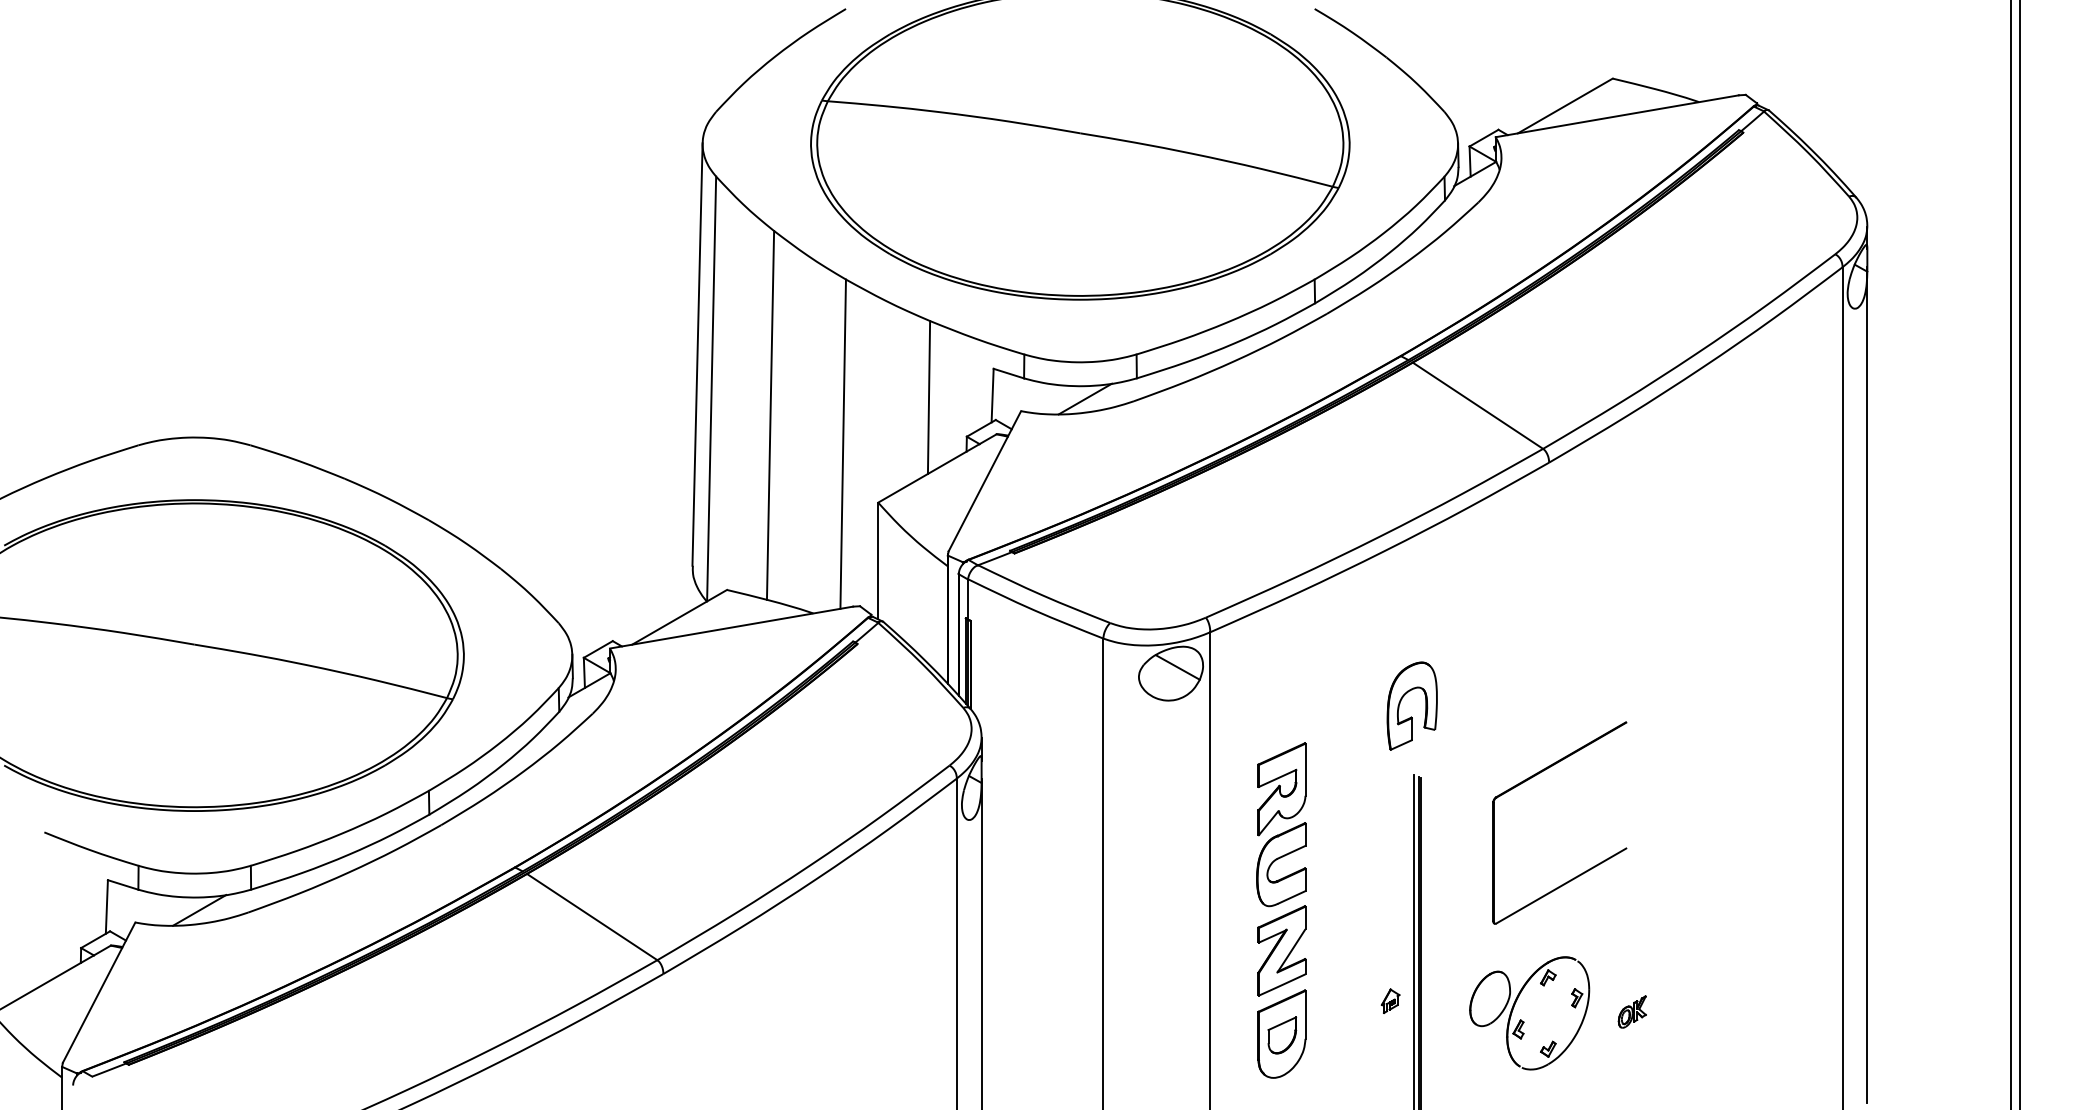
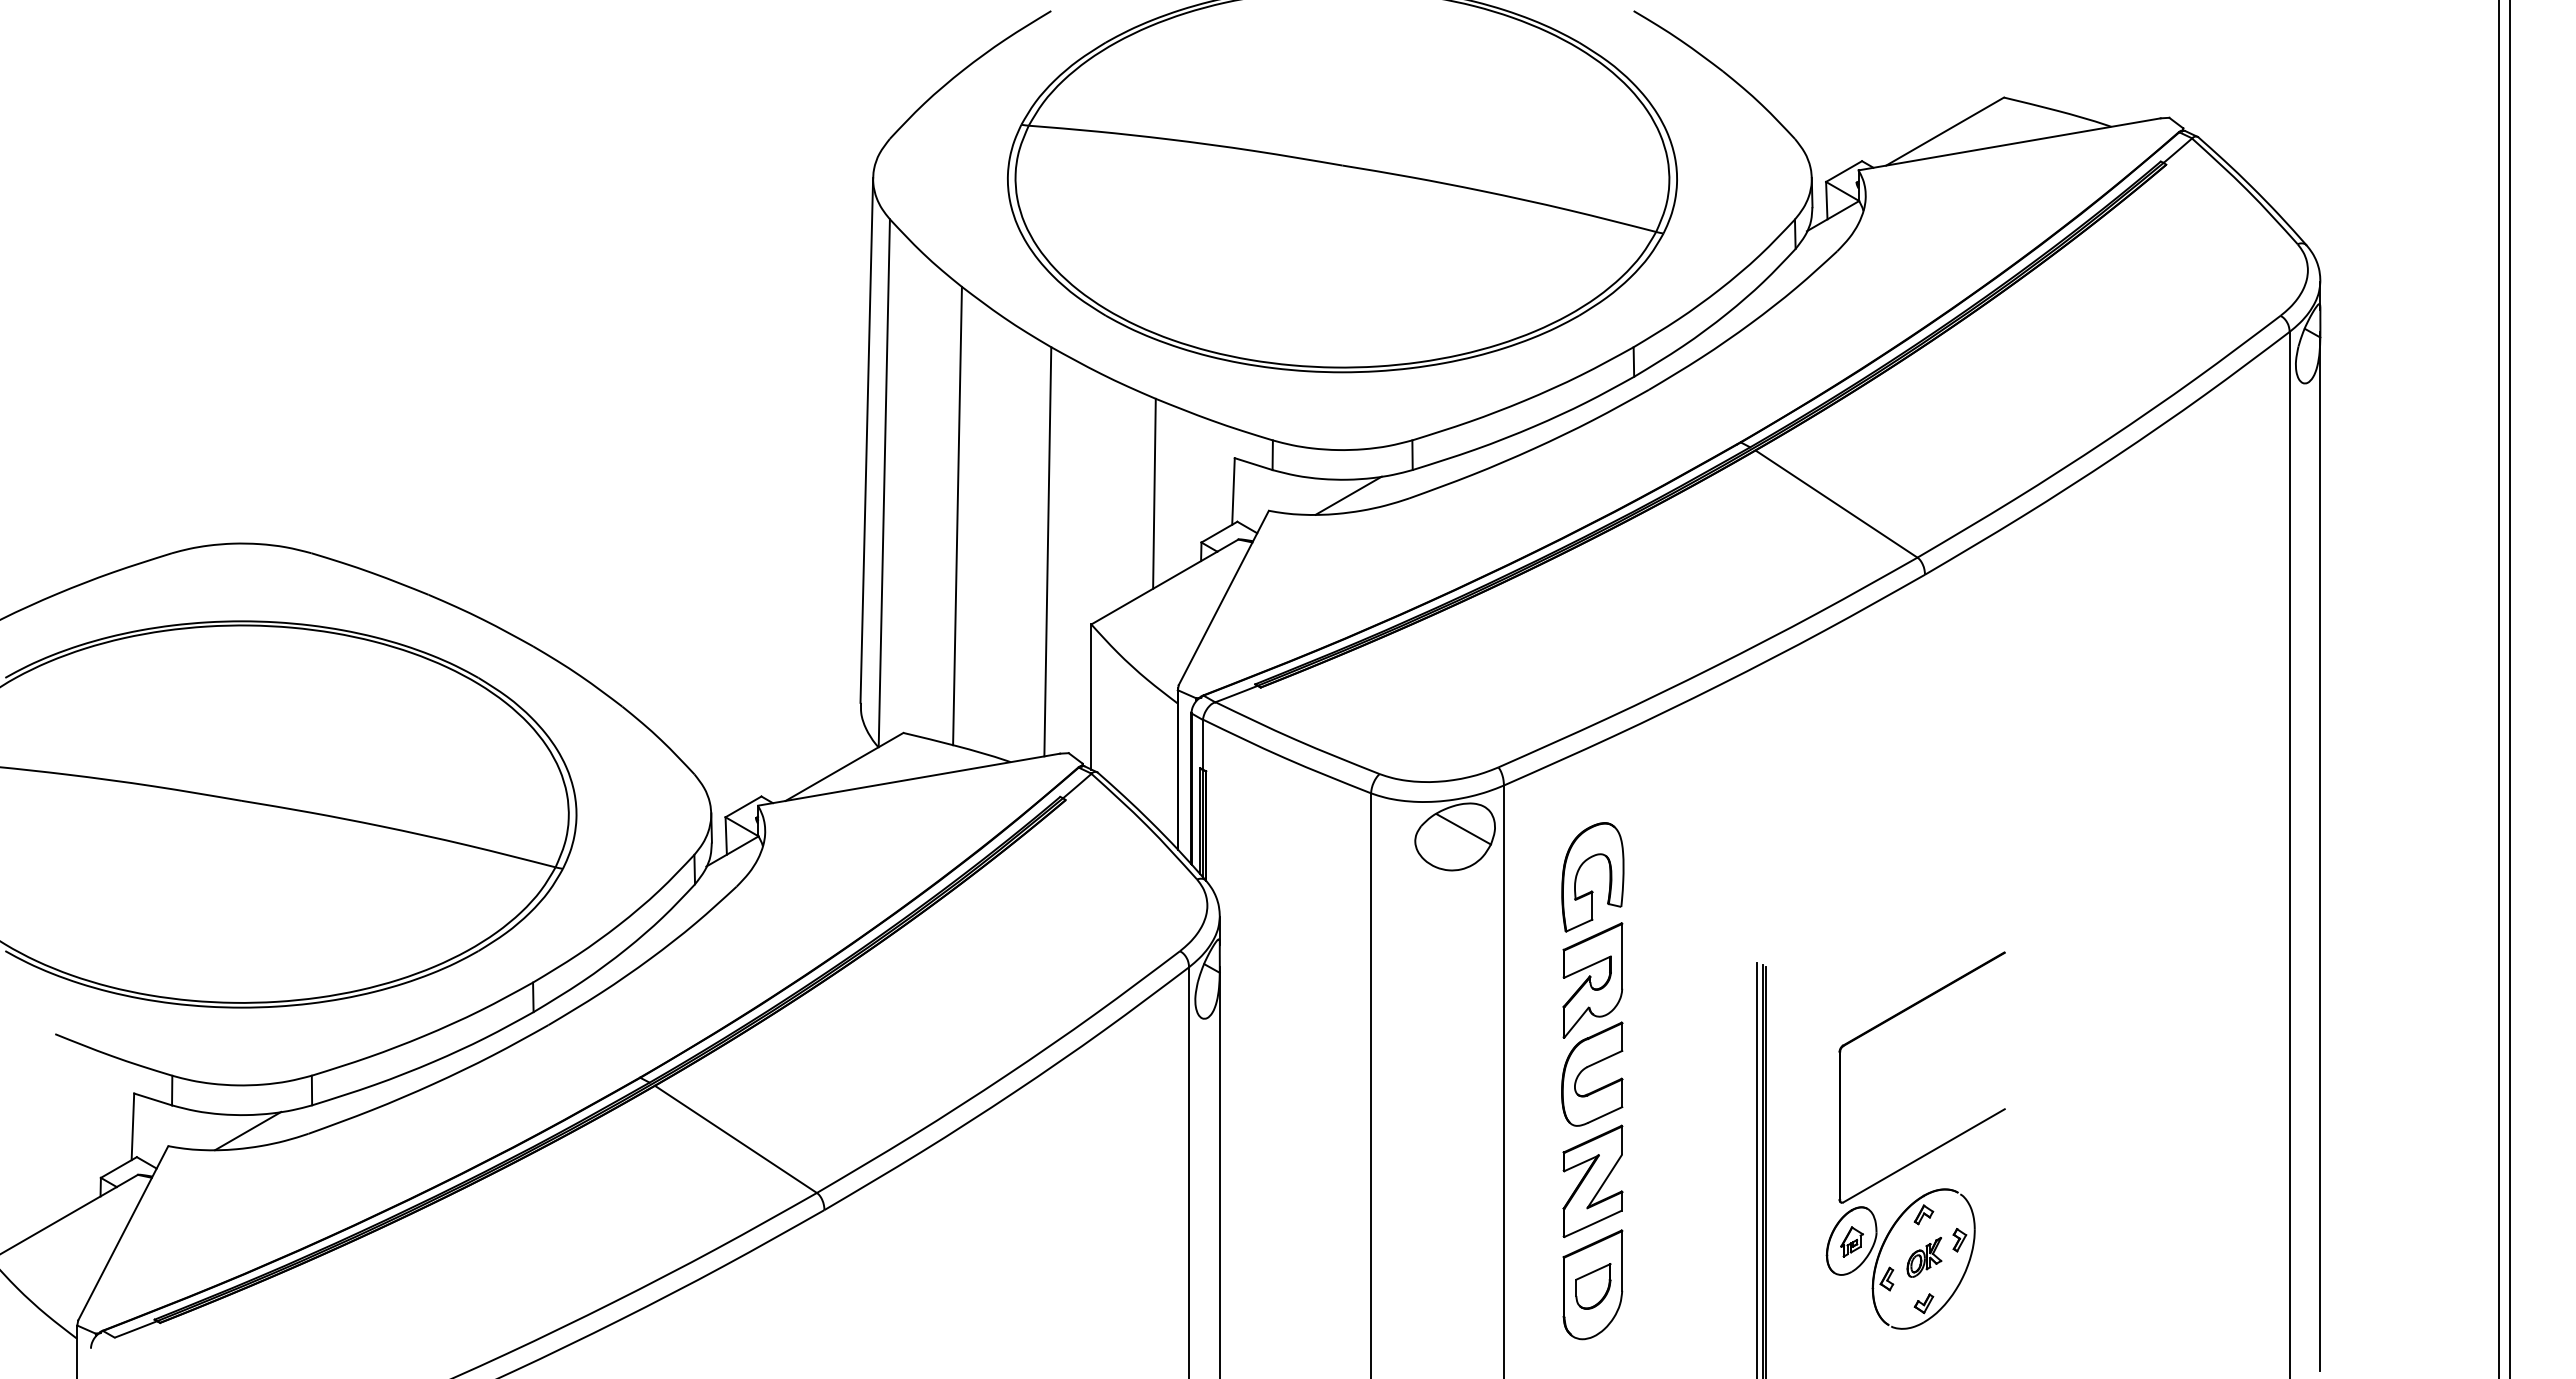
part: (1411, 716) -> (1592, 890), moved
part: (1532, 777) -> (1888, 1021), moved
part: (1390, 1000) -> (1851, 1241), moved
part: (1632, 1011) -> (1924, 1256), moved

